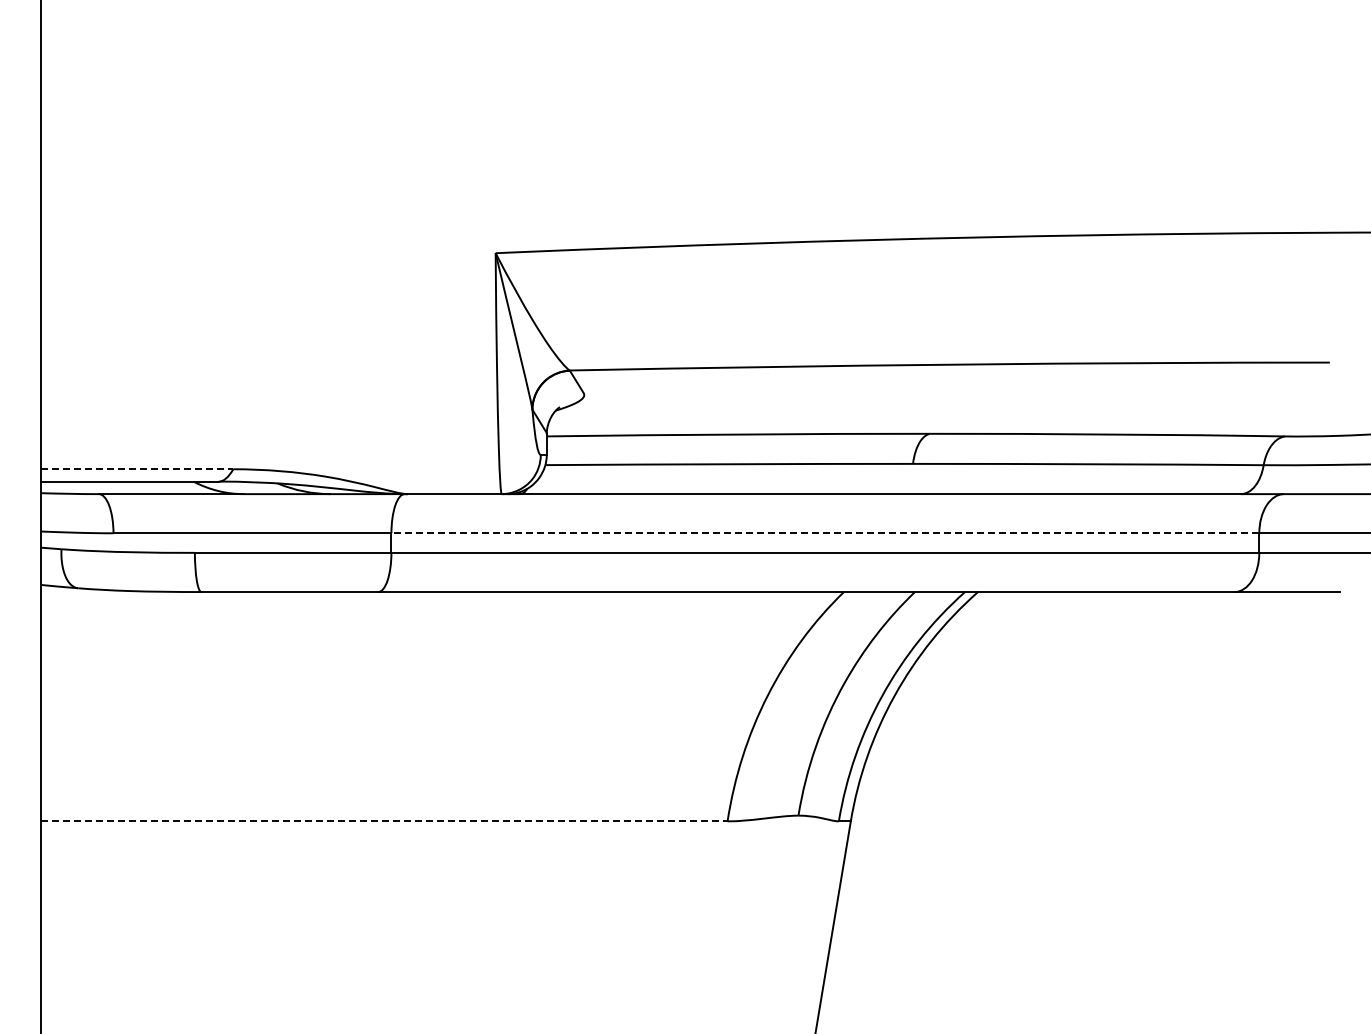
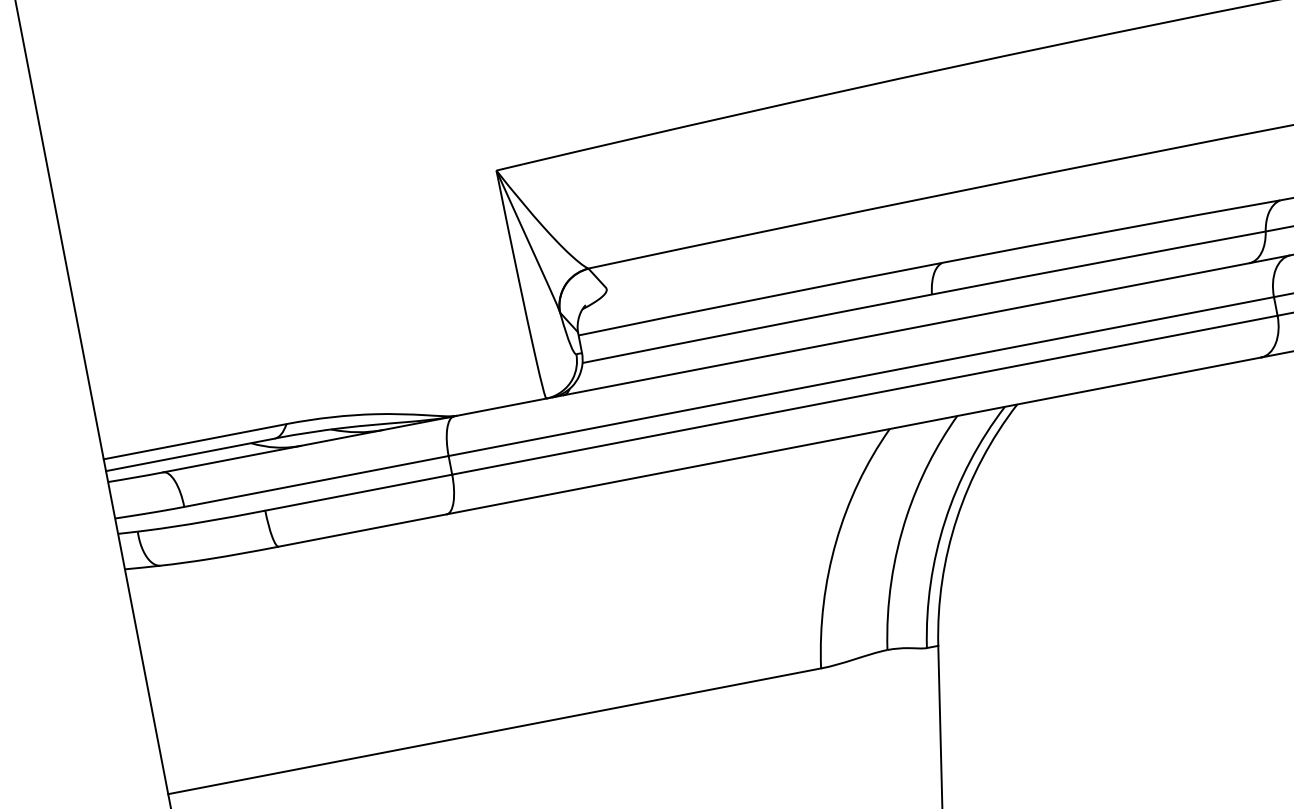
line: (137, 469) -> (195, 441), dashed -> solid
line: (825, 533) -> (861, 376), dashed -> solid
line: (384, 821) -> (494, 731), dashed -> solid

